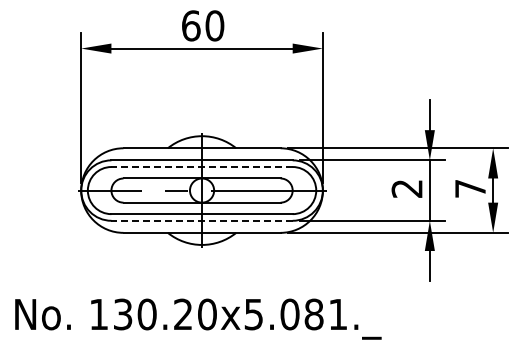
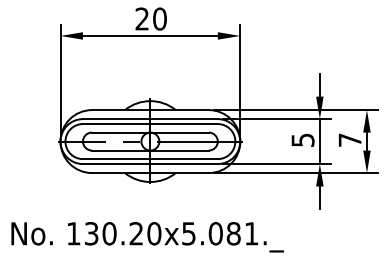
text: (191, 25) -> (142, 18), 60 -> 20
line: (202, 167) -> (150, 124), dashed -> solid
text: (406, 188) -> (302, 140), 2 -> 5
line: (202, 220) -> (150, 163), dashed -> solid

